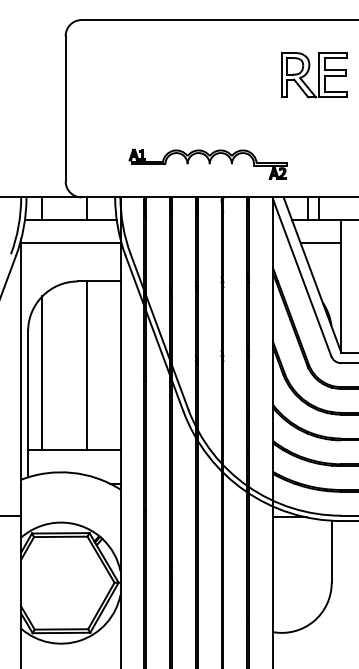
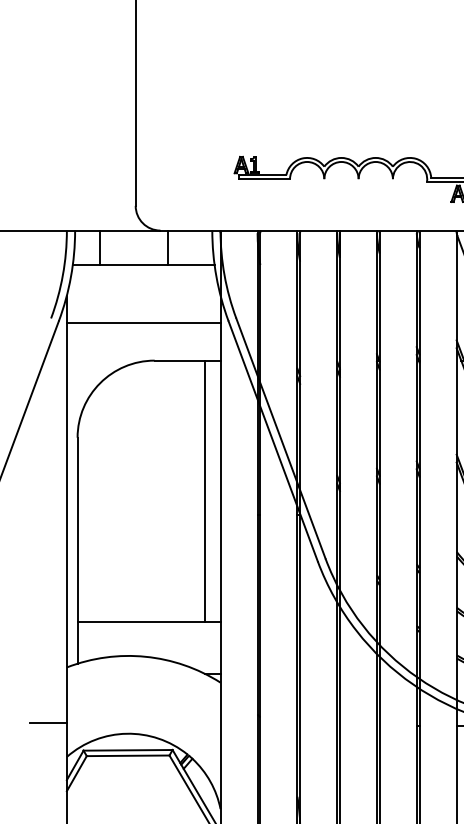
line: (70, 243) -> (143, 323), moved
line: (86, 365) -> (205, 490), moved
line: (42, 373) -> (99, 503), removed

